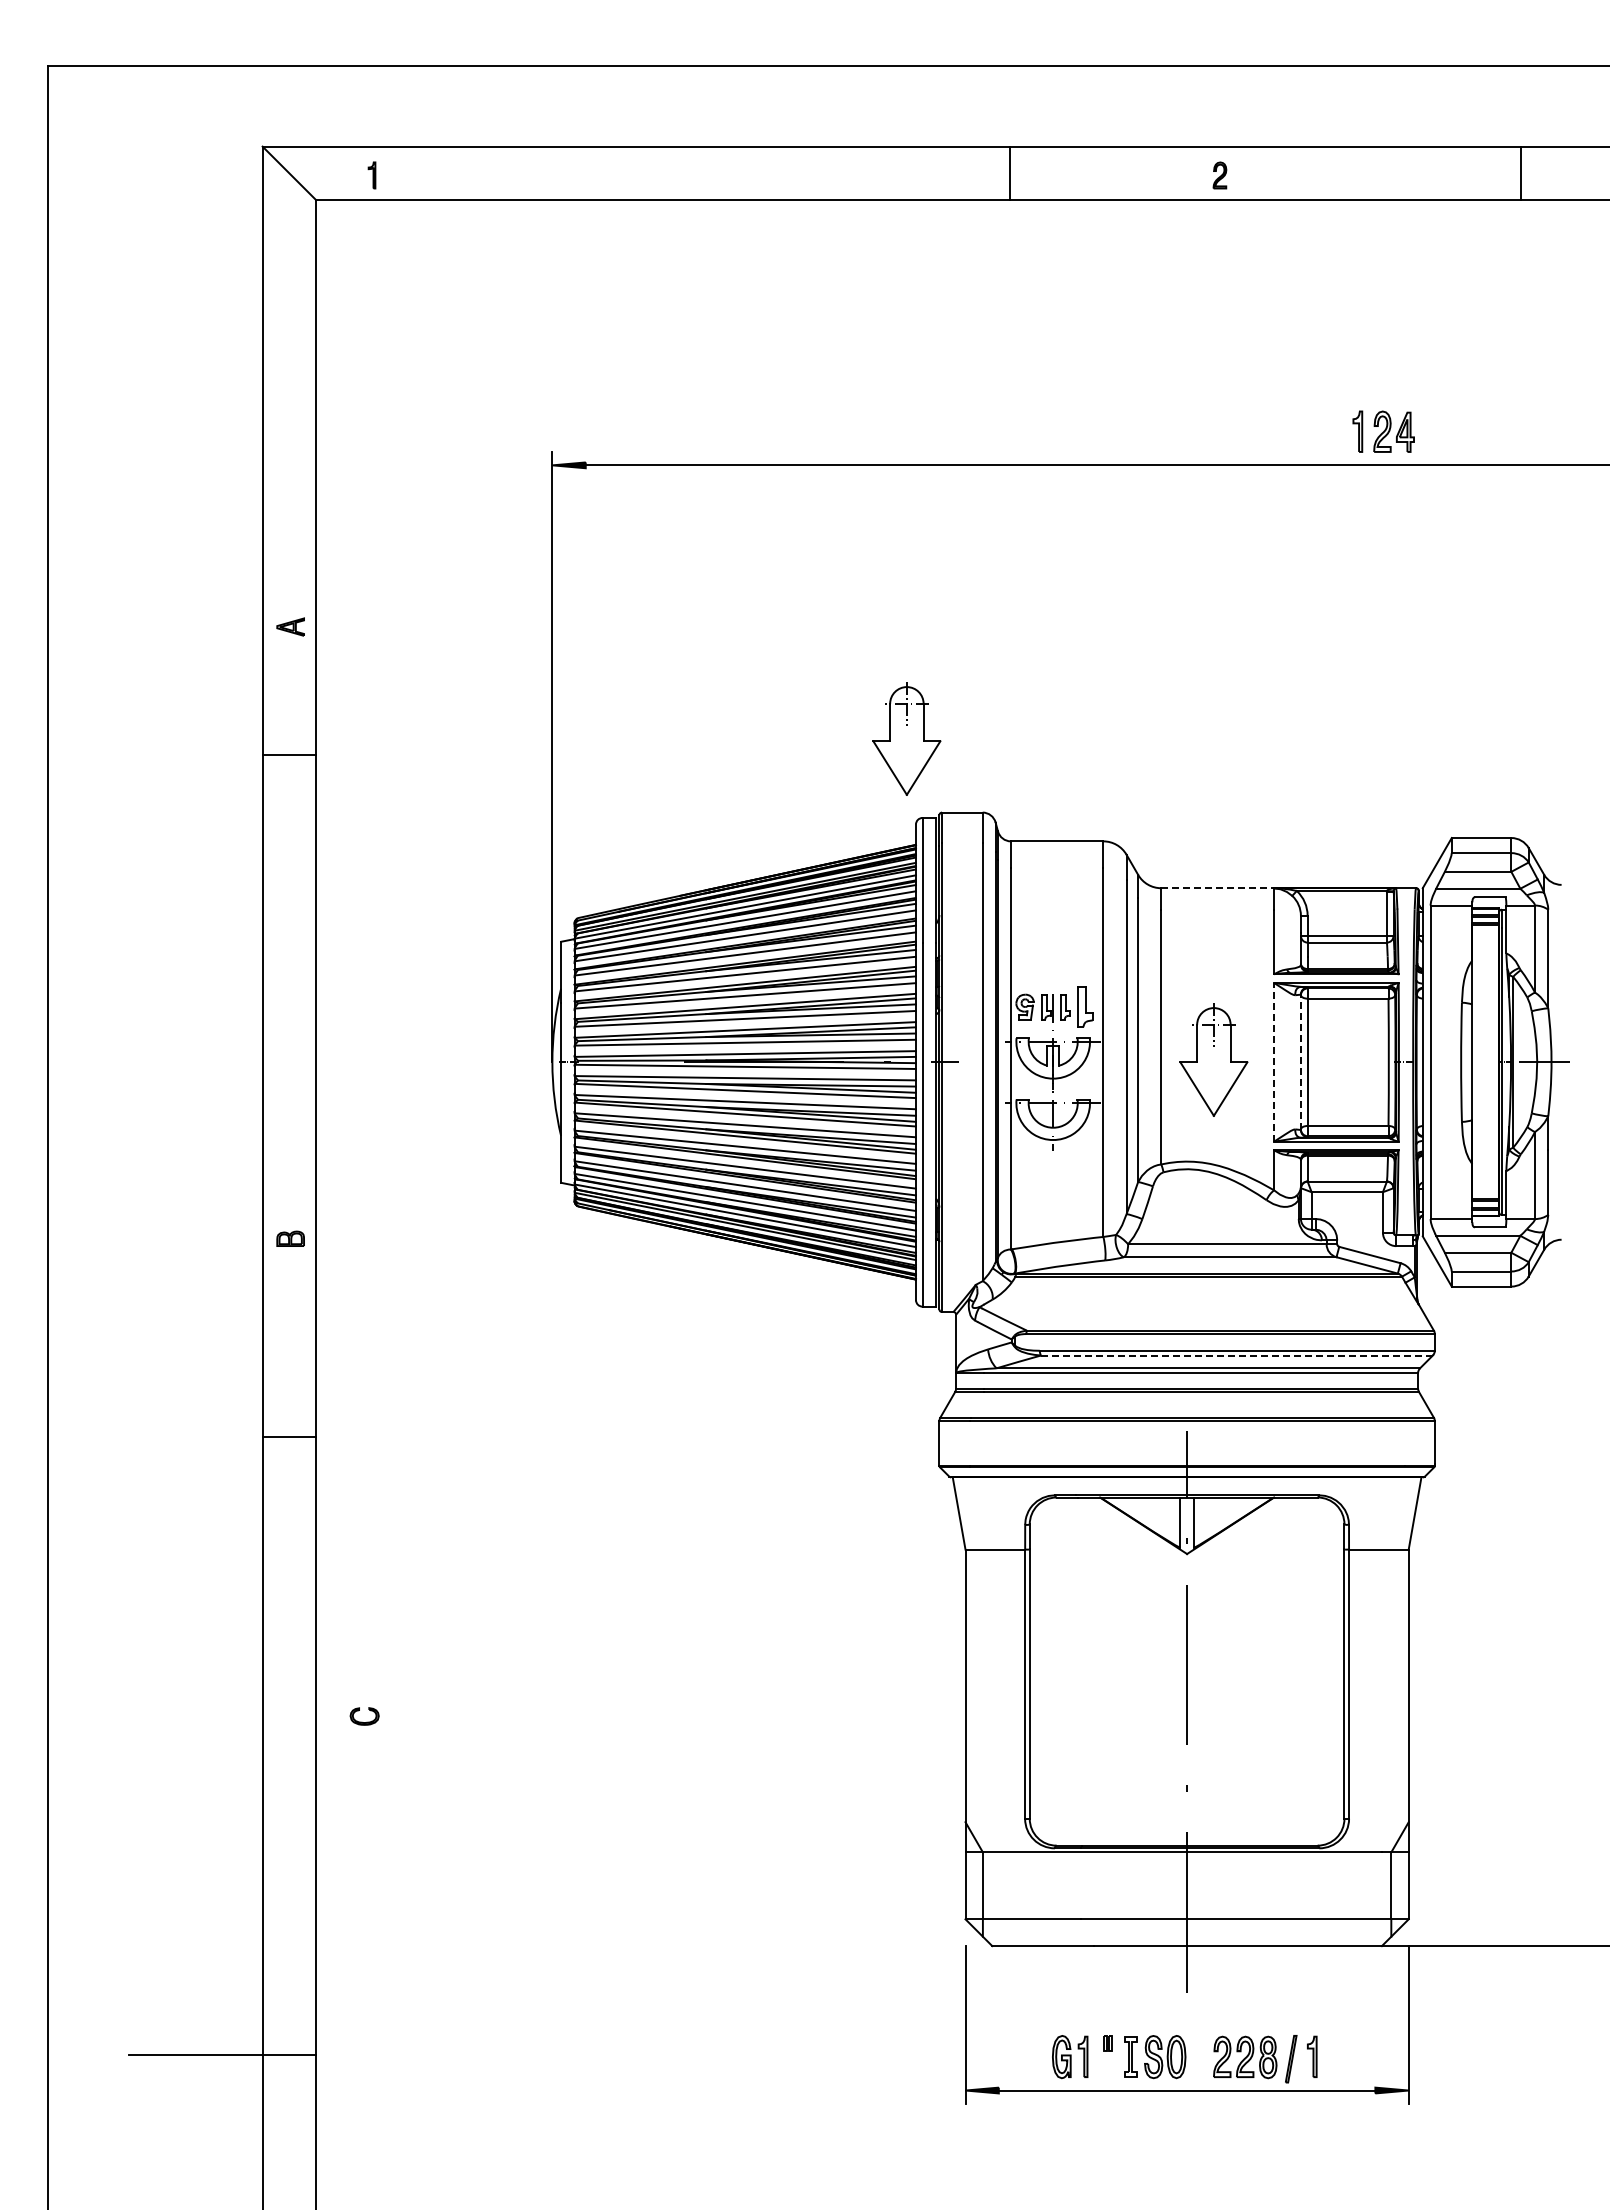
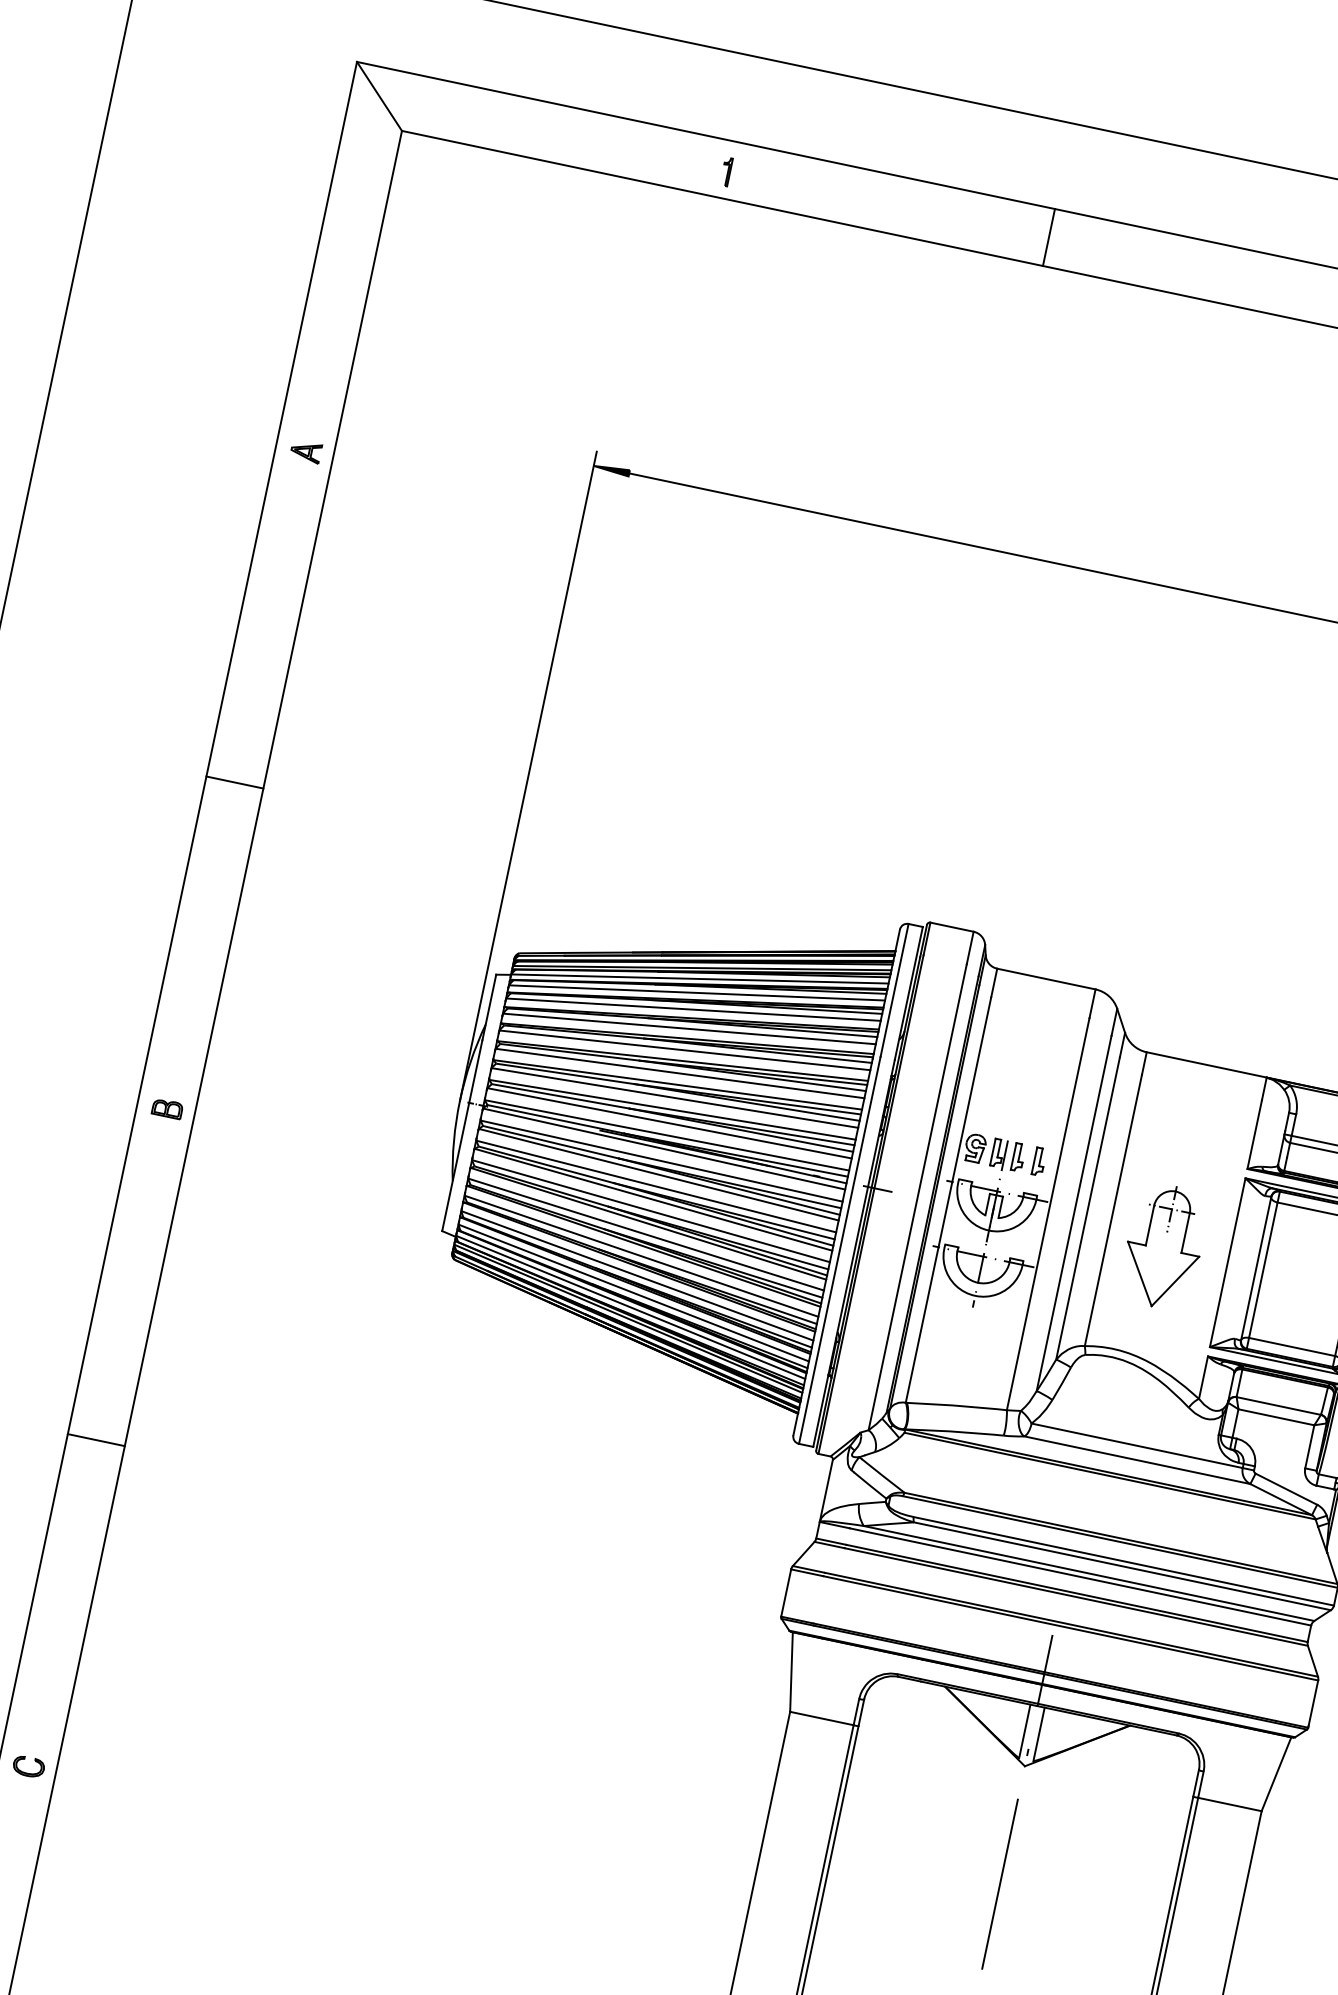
line: (1009, 173) -> (1048, 237), moved
part: (371, 175) -> (725, 171), moved
part: (290, 626) -> (305, 450), moved
part: (906, 738) -> (909, 835), removed
line: (289, 755) -> (234, 782), moved
line: (1218, 888) -> (1207, 1065), dashed -> solid
part: (1085, 1007) -> (1039, 1162), size x0.62
line: (1274, 1061) -> (1228, 1261), dashed -> solid
line: (1300, 1062) -> (1255, 1268), dashed -> solid
part: (290, 1238) -> (167, 1108), moved
line: (1236, 1355) -> (1121, 1566), dashed -> solid
part: (364, 1716) -> (28, 1766), moved

